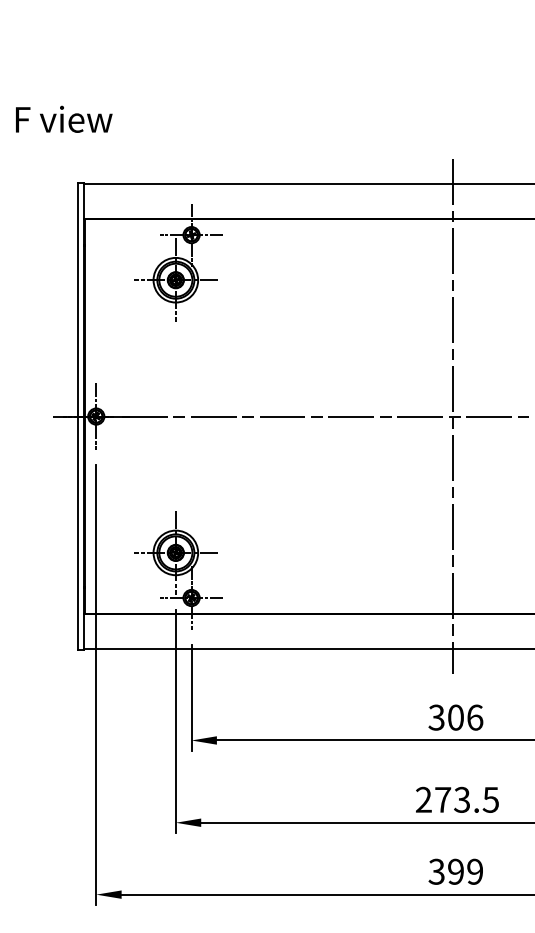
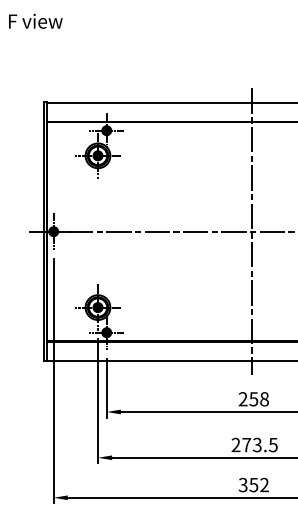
text: (63, 117) -> (35, 20), moved
text: (455, 718) -> (253, 399), 306 -> 258
text: (464, 870) -> (258, 484), 399 -> 352

